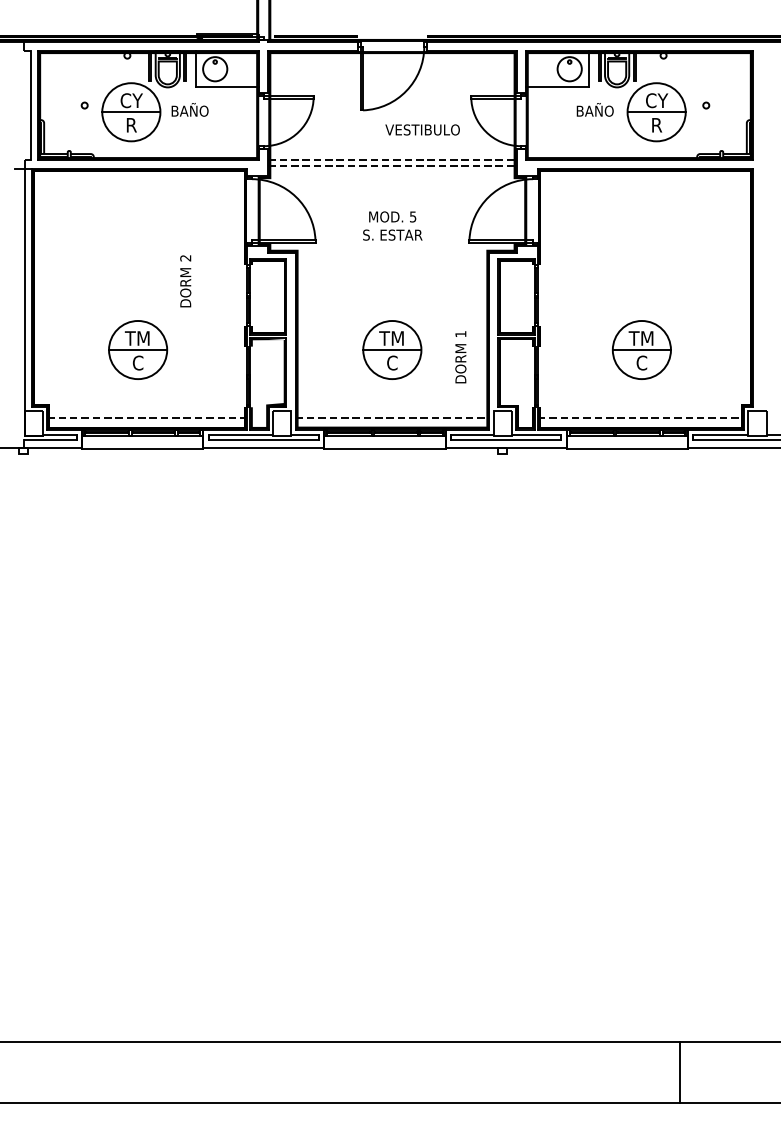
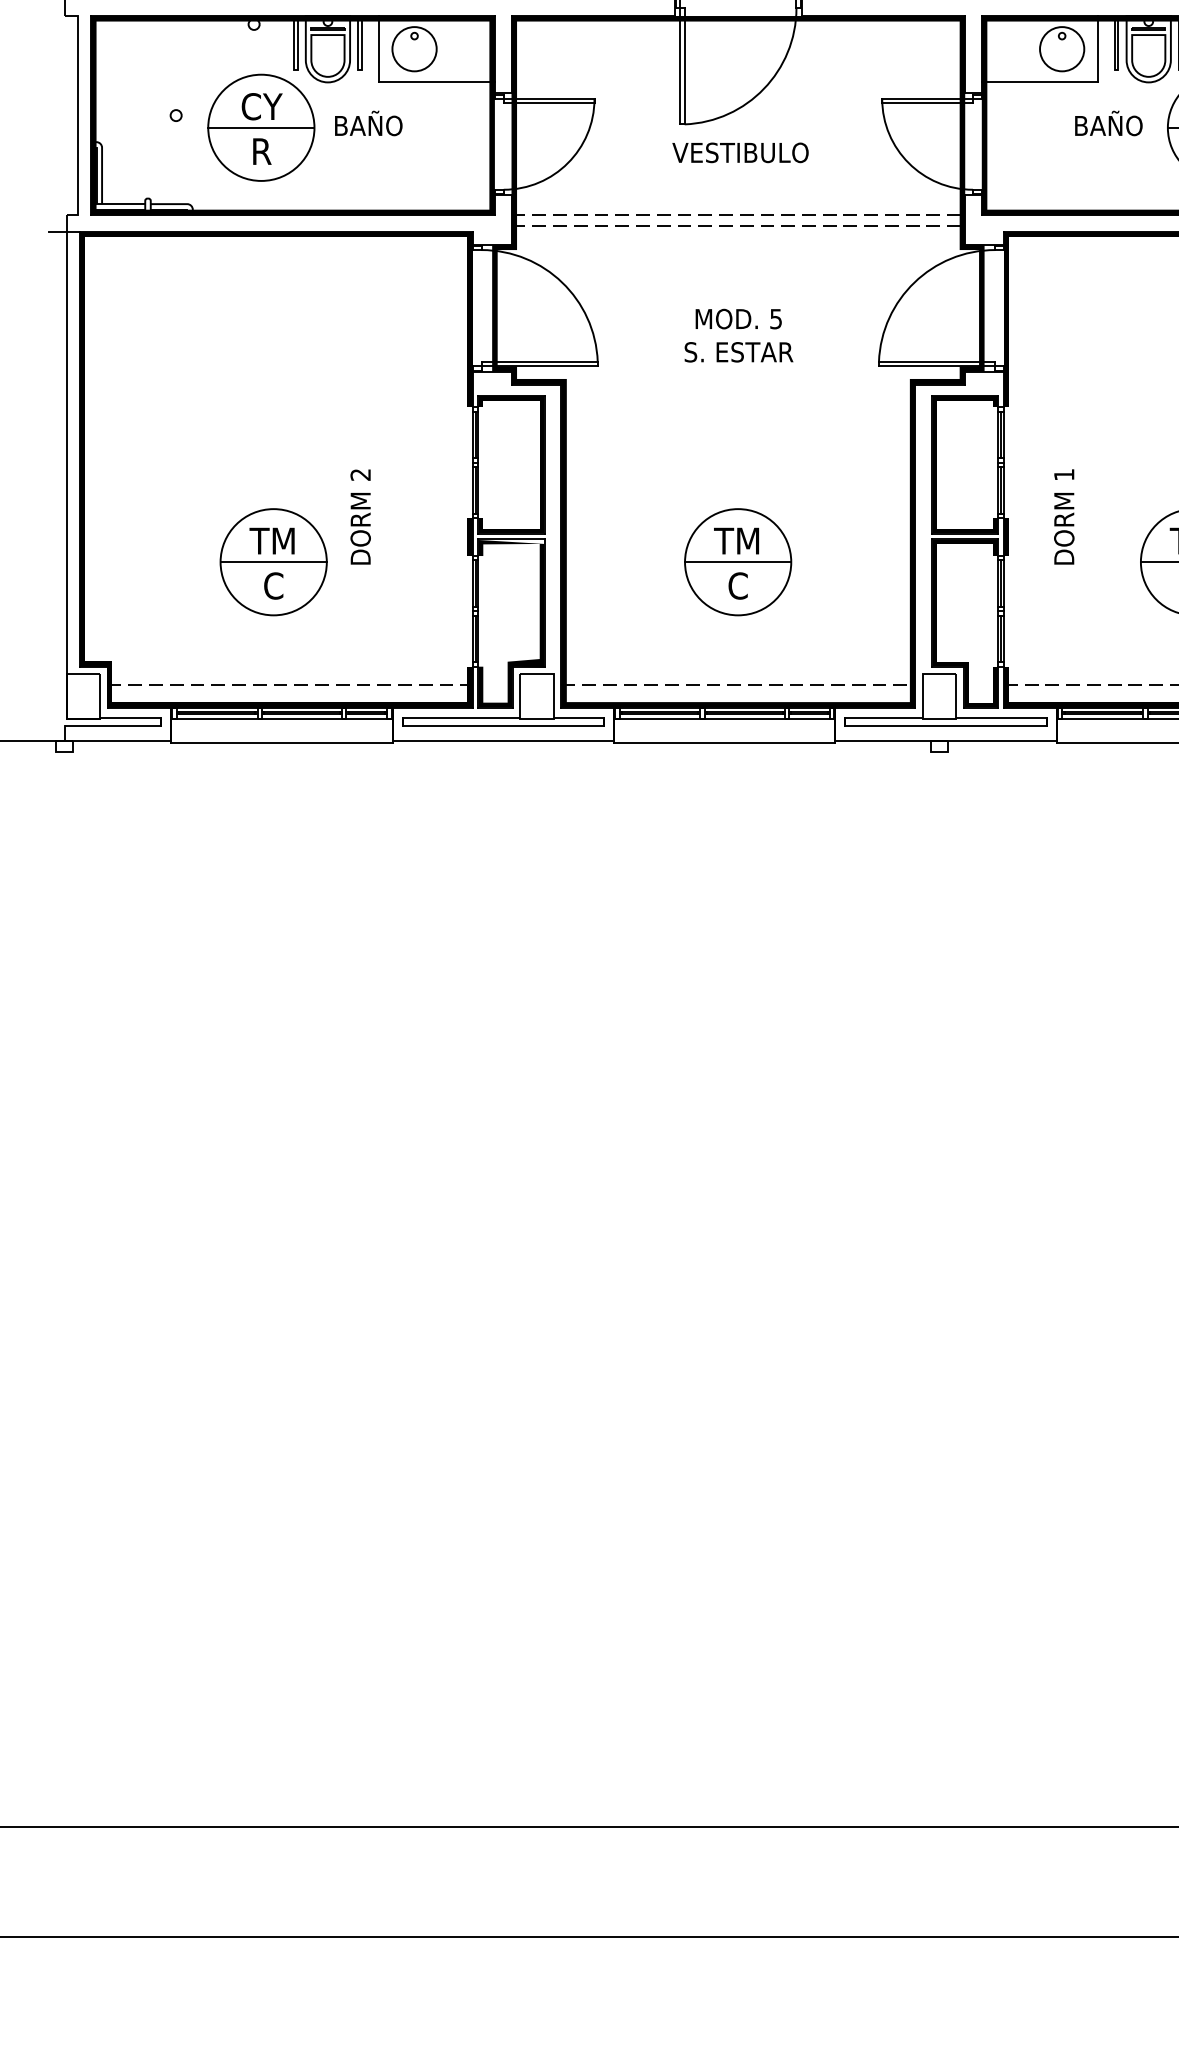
text: (422, 129) -> (740, 151), moved
text: (185, 281) -> (360, 517), moved
text: (460, 357) -> (1063, 517), moved

